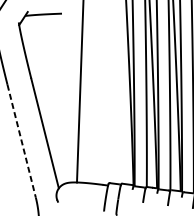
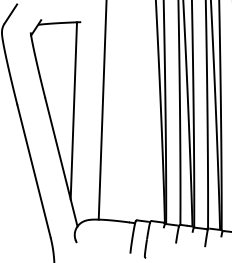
line: (55, 89) -> (73, 110), added
line: (22, 141) -> (34, 171), dashed -> solid

